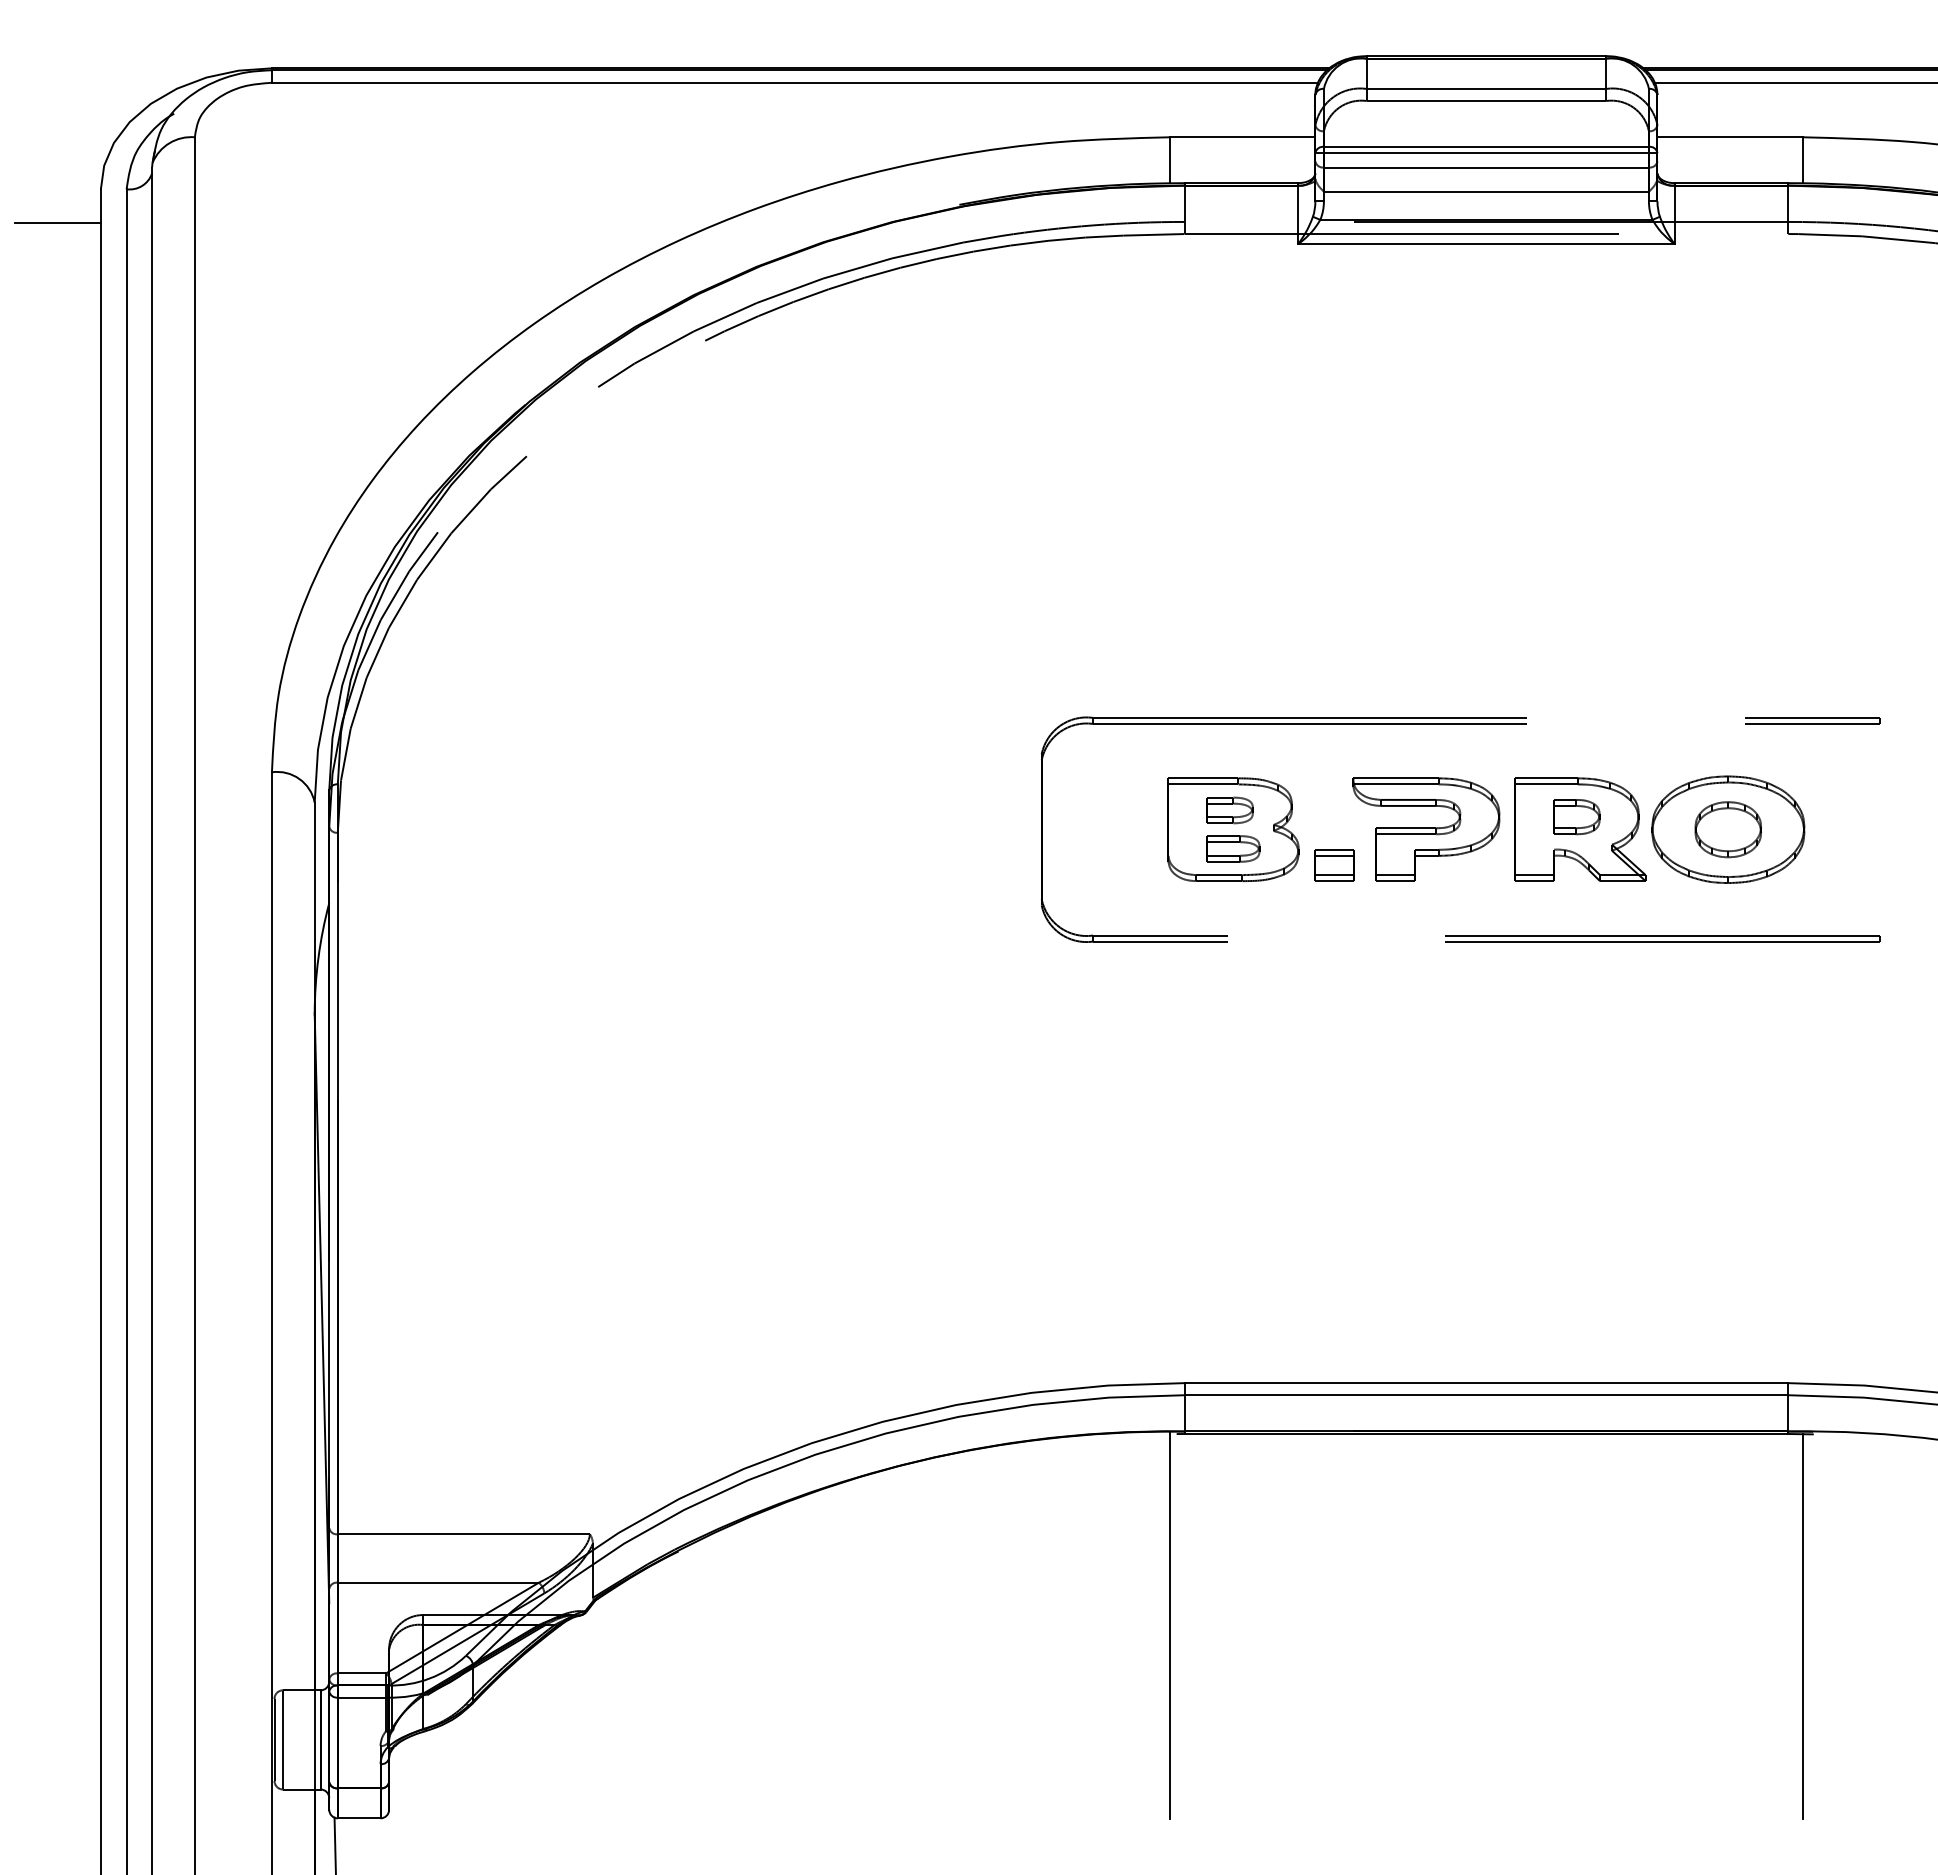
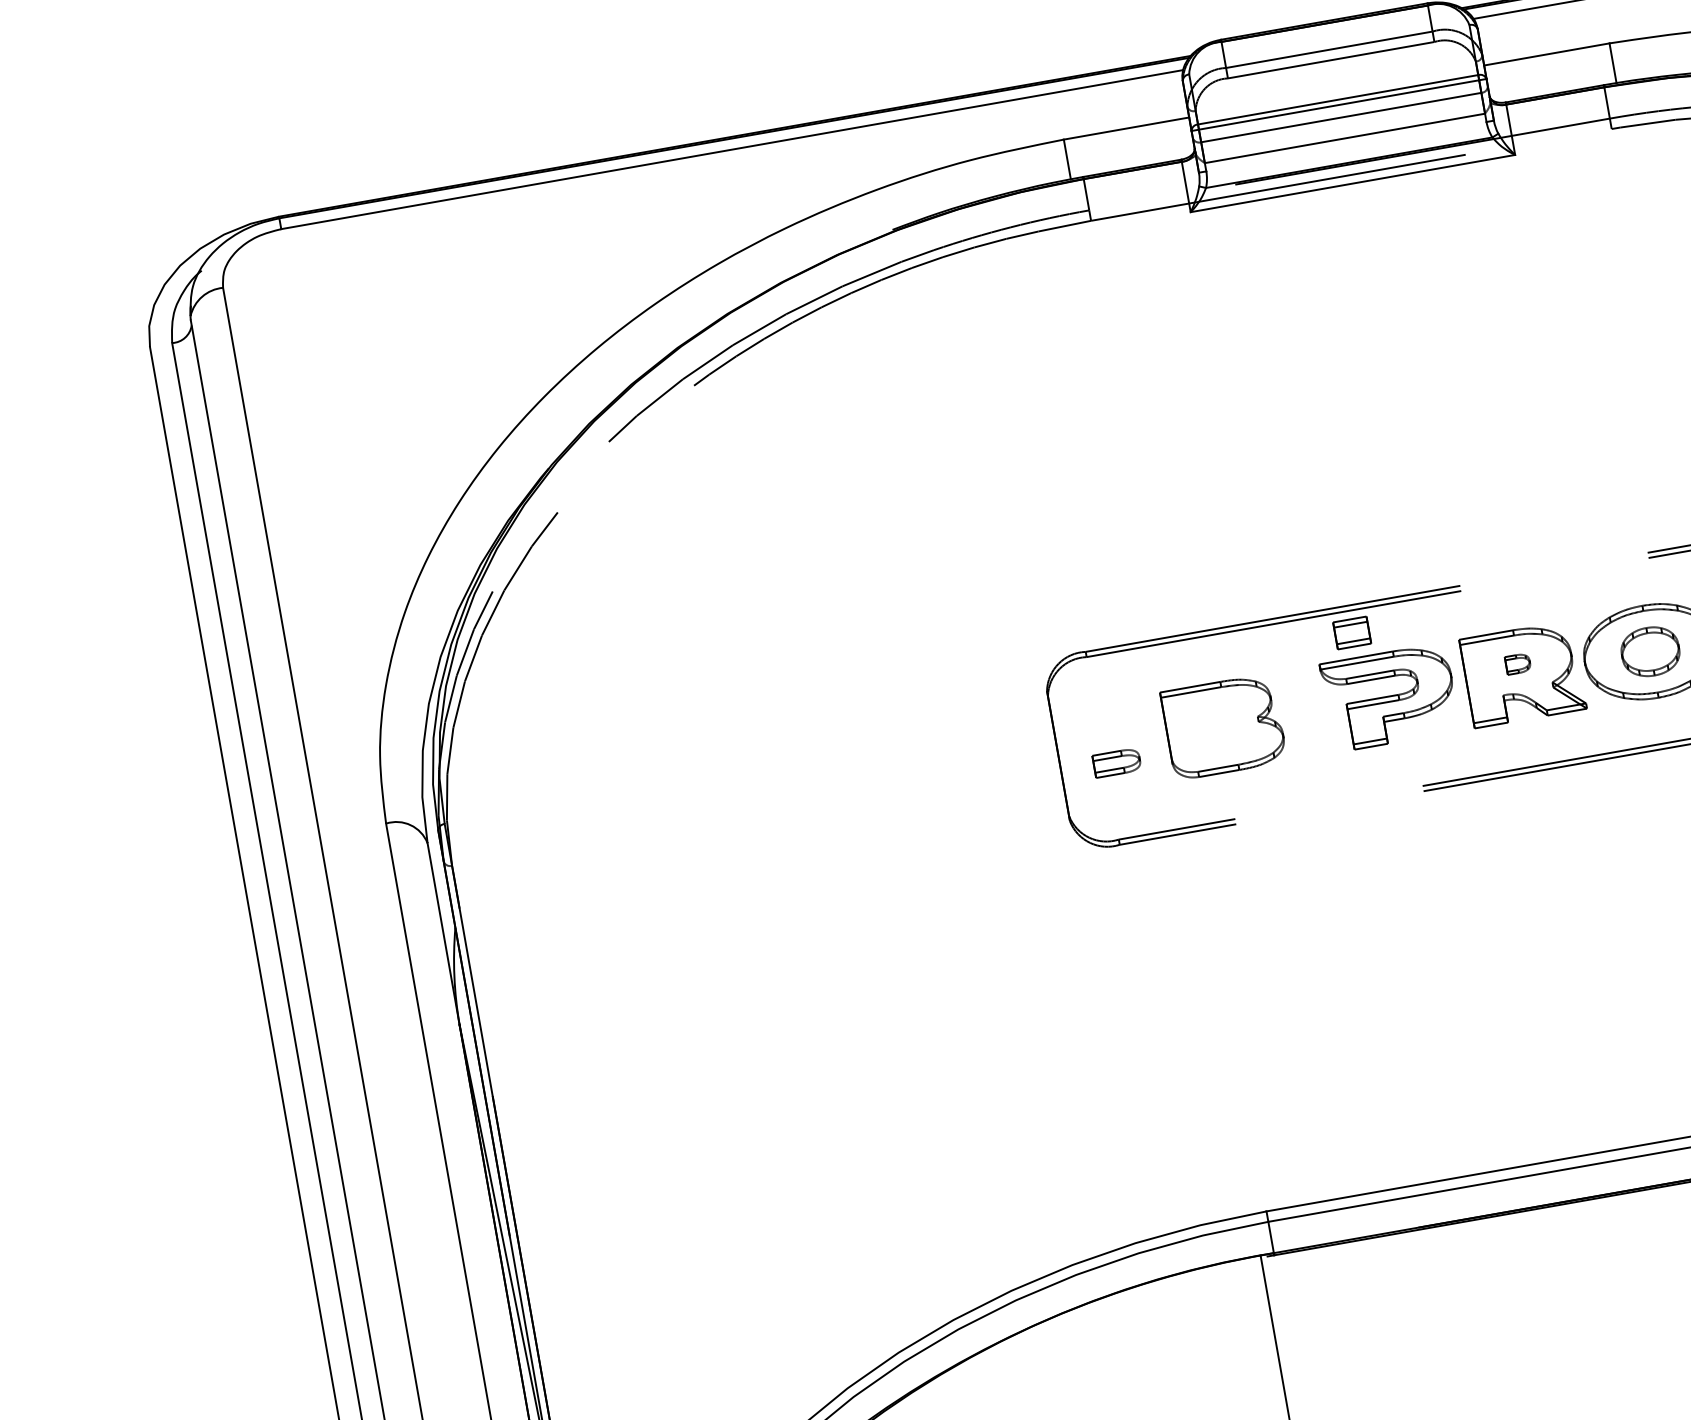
line: (57, 223) -> (117, 383), removed
part: (1229, 810) -> (1217, 711), removed
part: (1576, 817) -> (1517, 664), size x0.6
part: (1233, 848) -> (1117, 762), moved
part: (1334, 865) -> (1352, 633), moved

